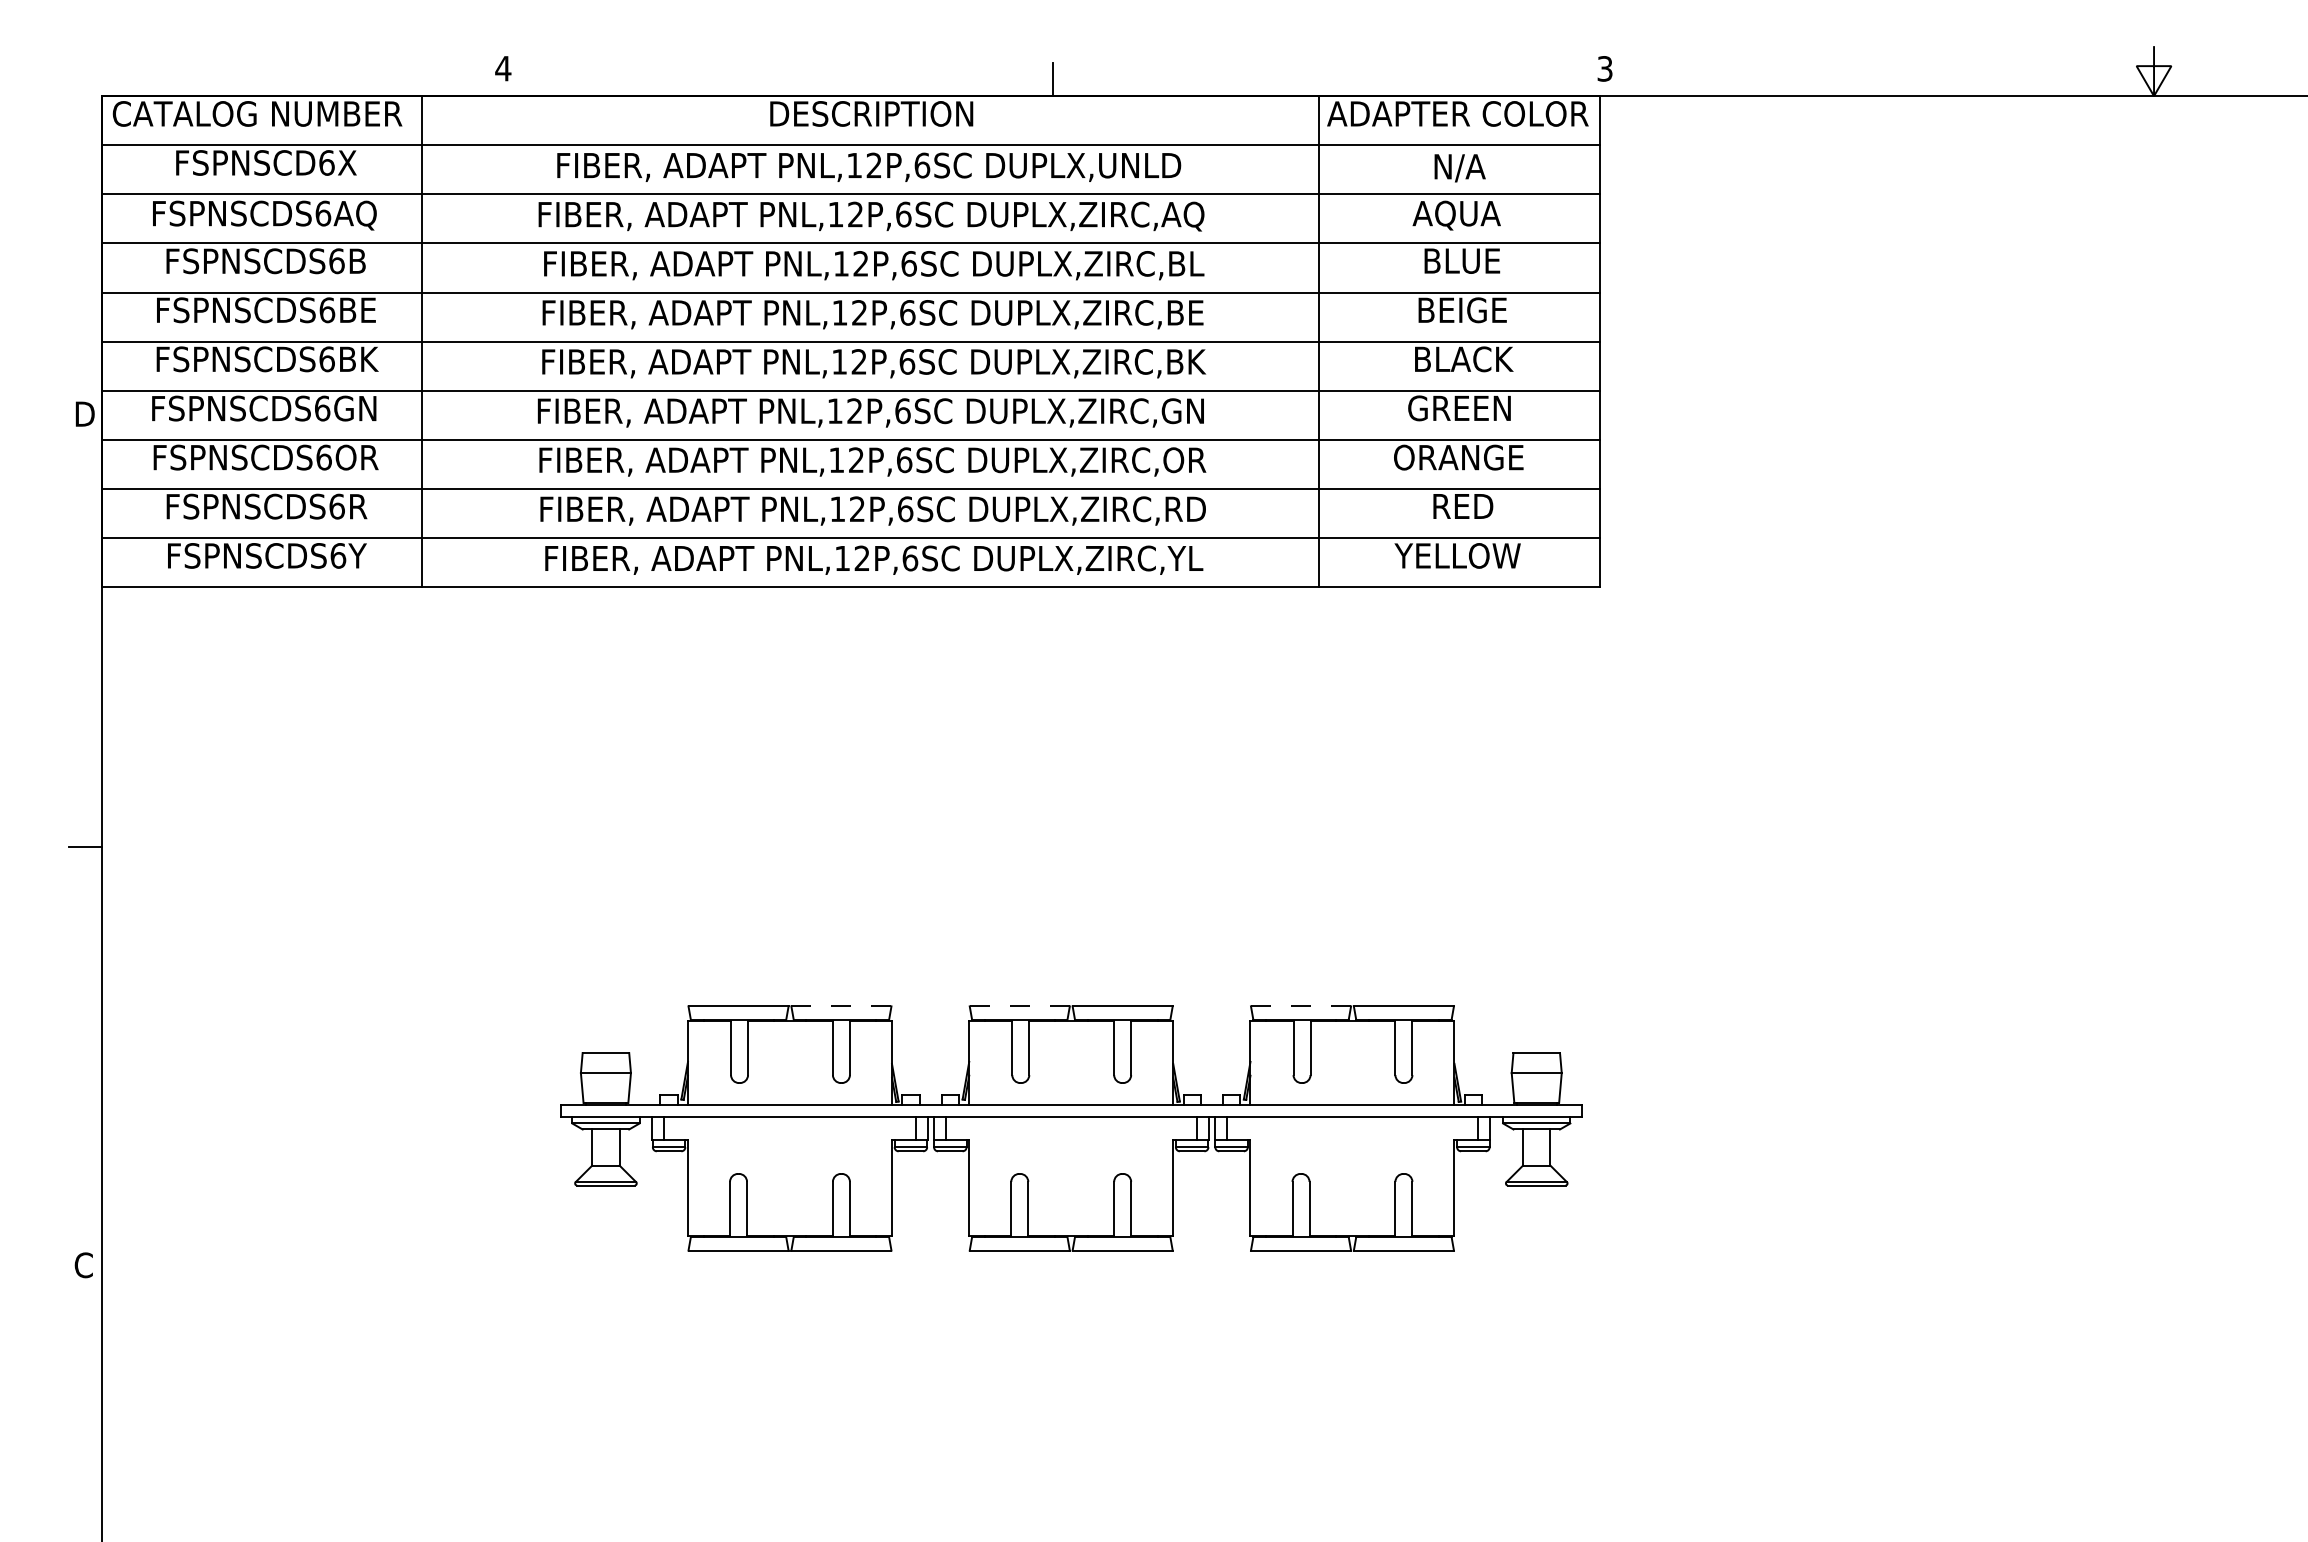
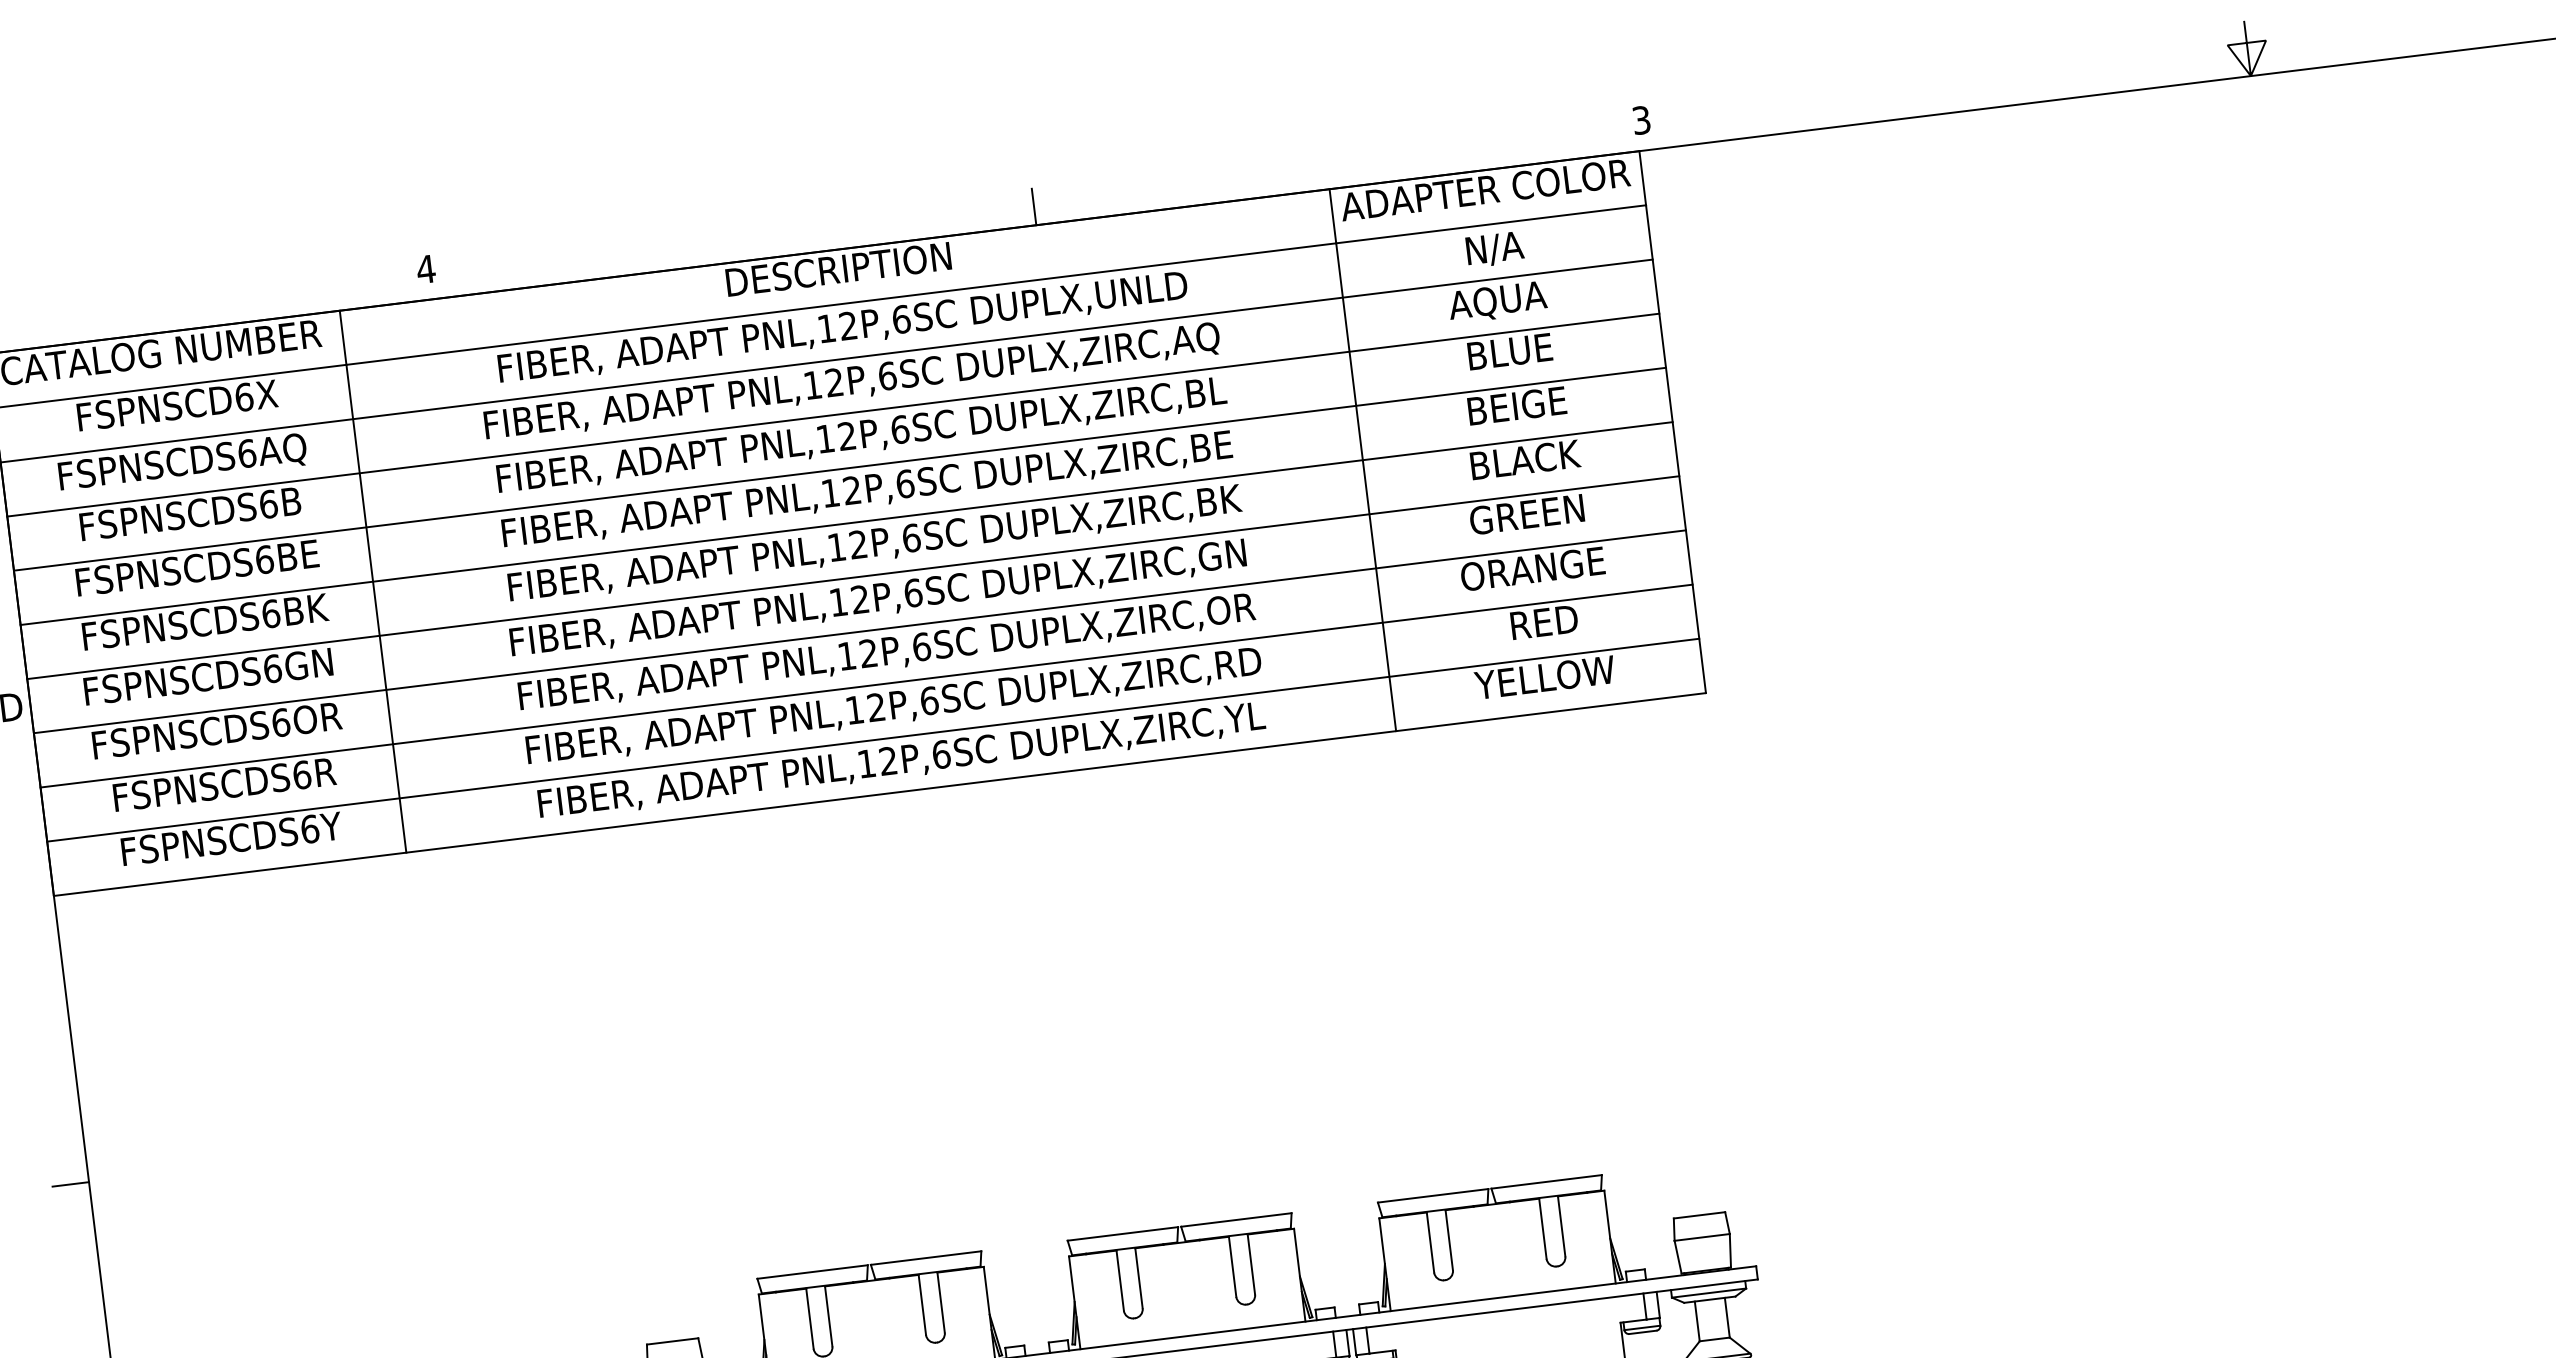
line: (840, 1006) -> (925, 1258), dashed -> solid
line: (1019, 1006) -> (1122, 1234), dashed -> solid
line: (1300, 1006) -> (1432, 1196), dashed -> solid

